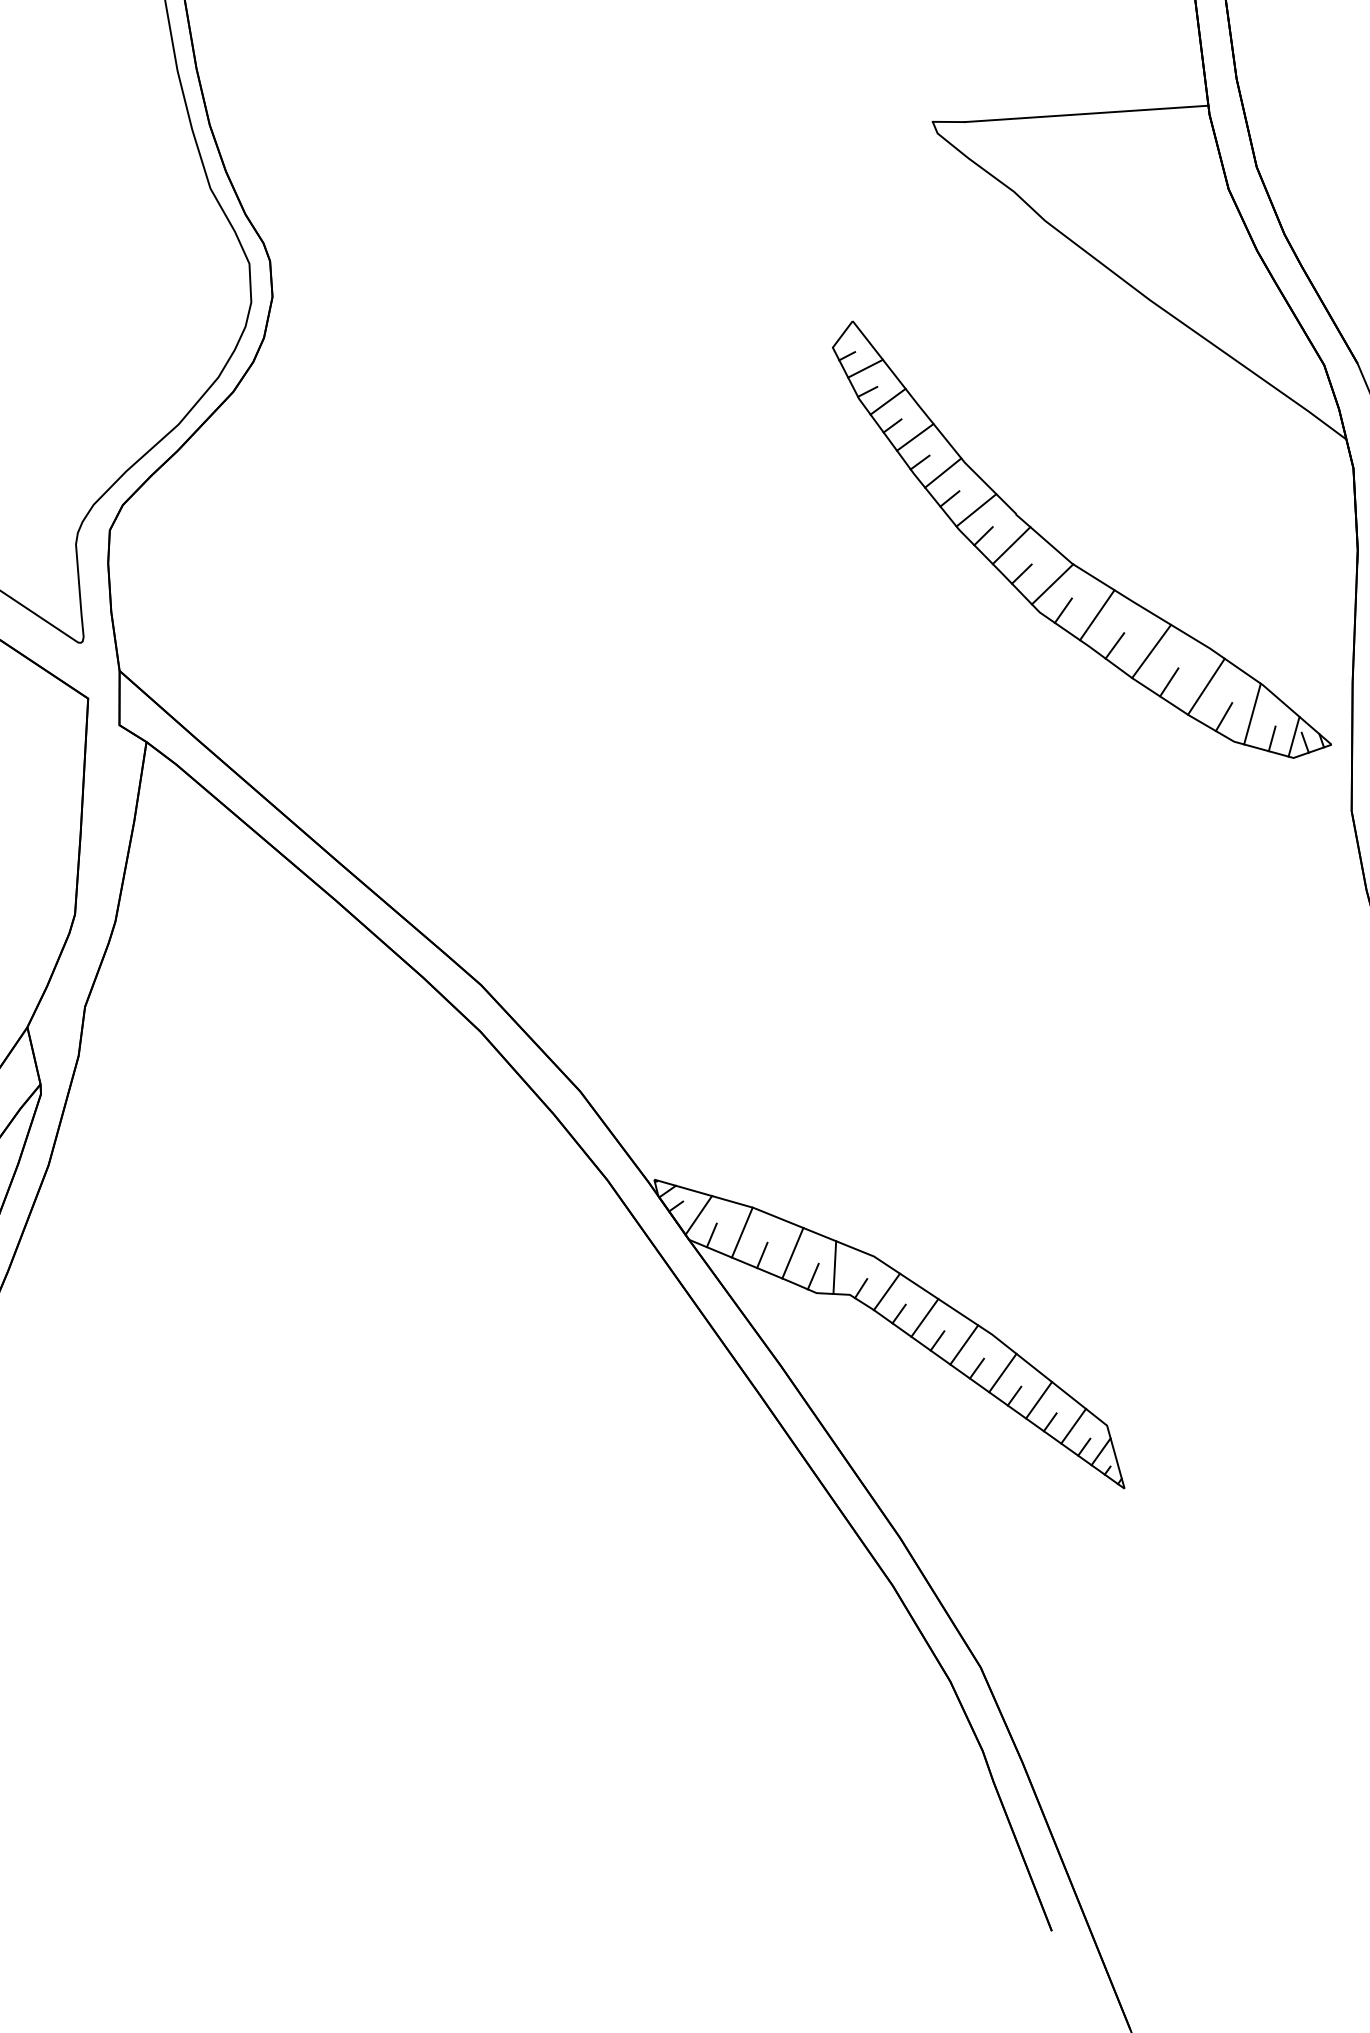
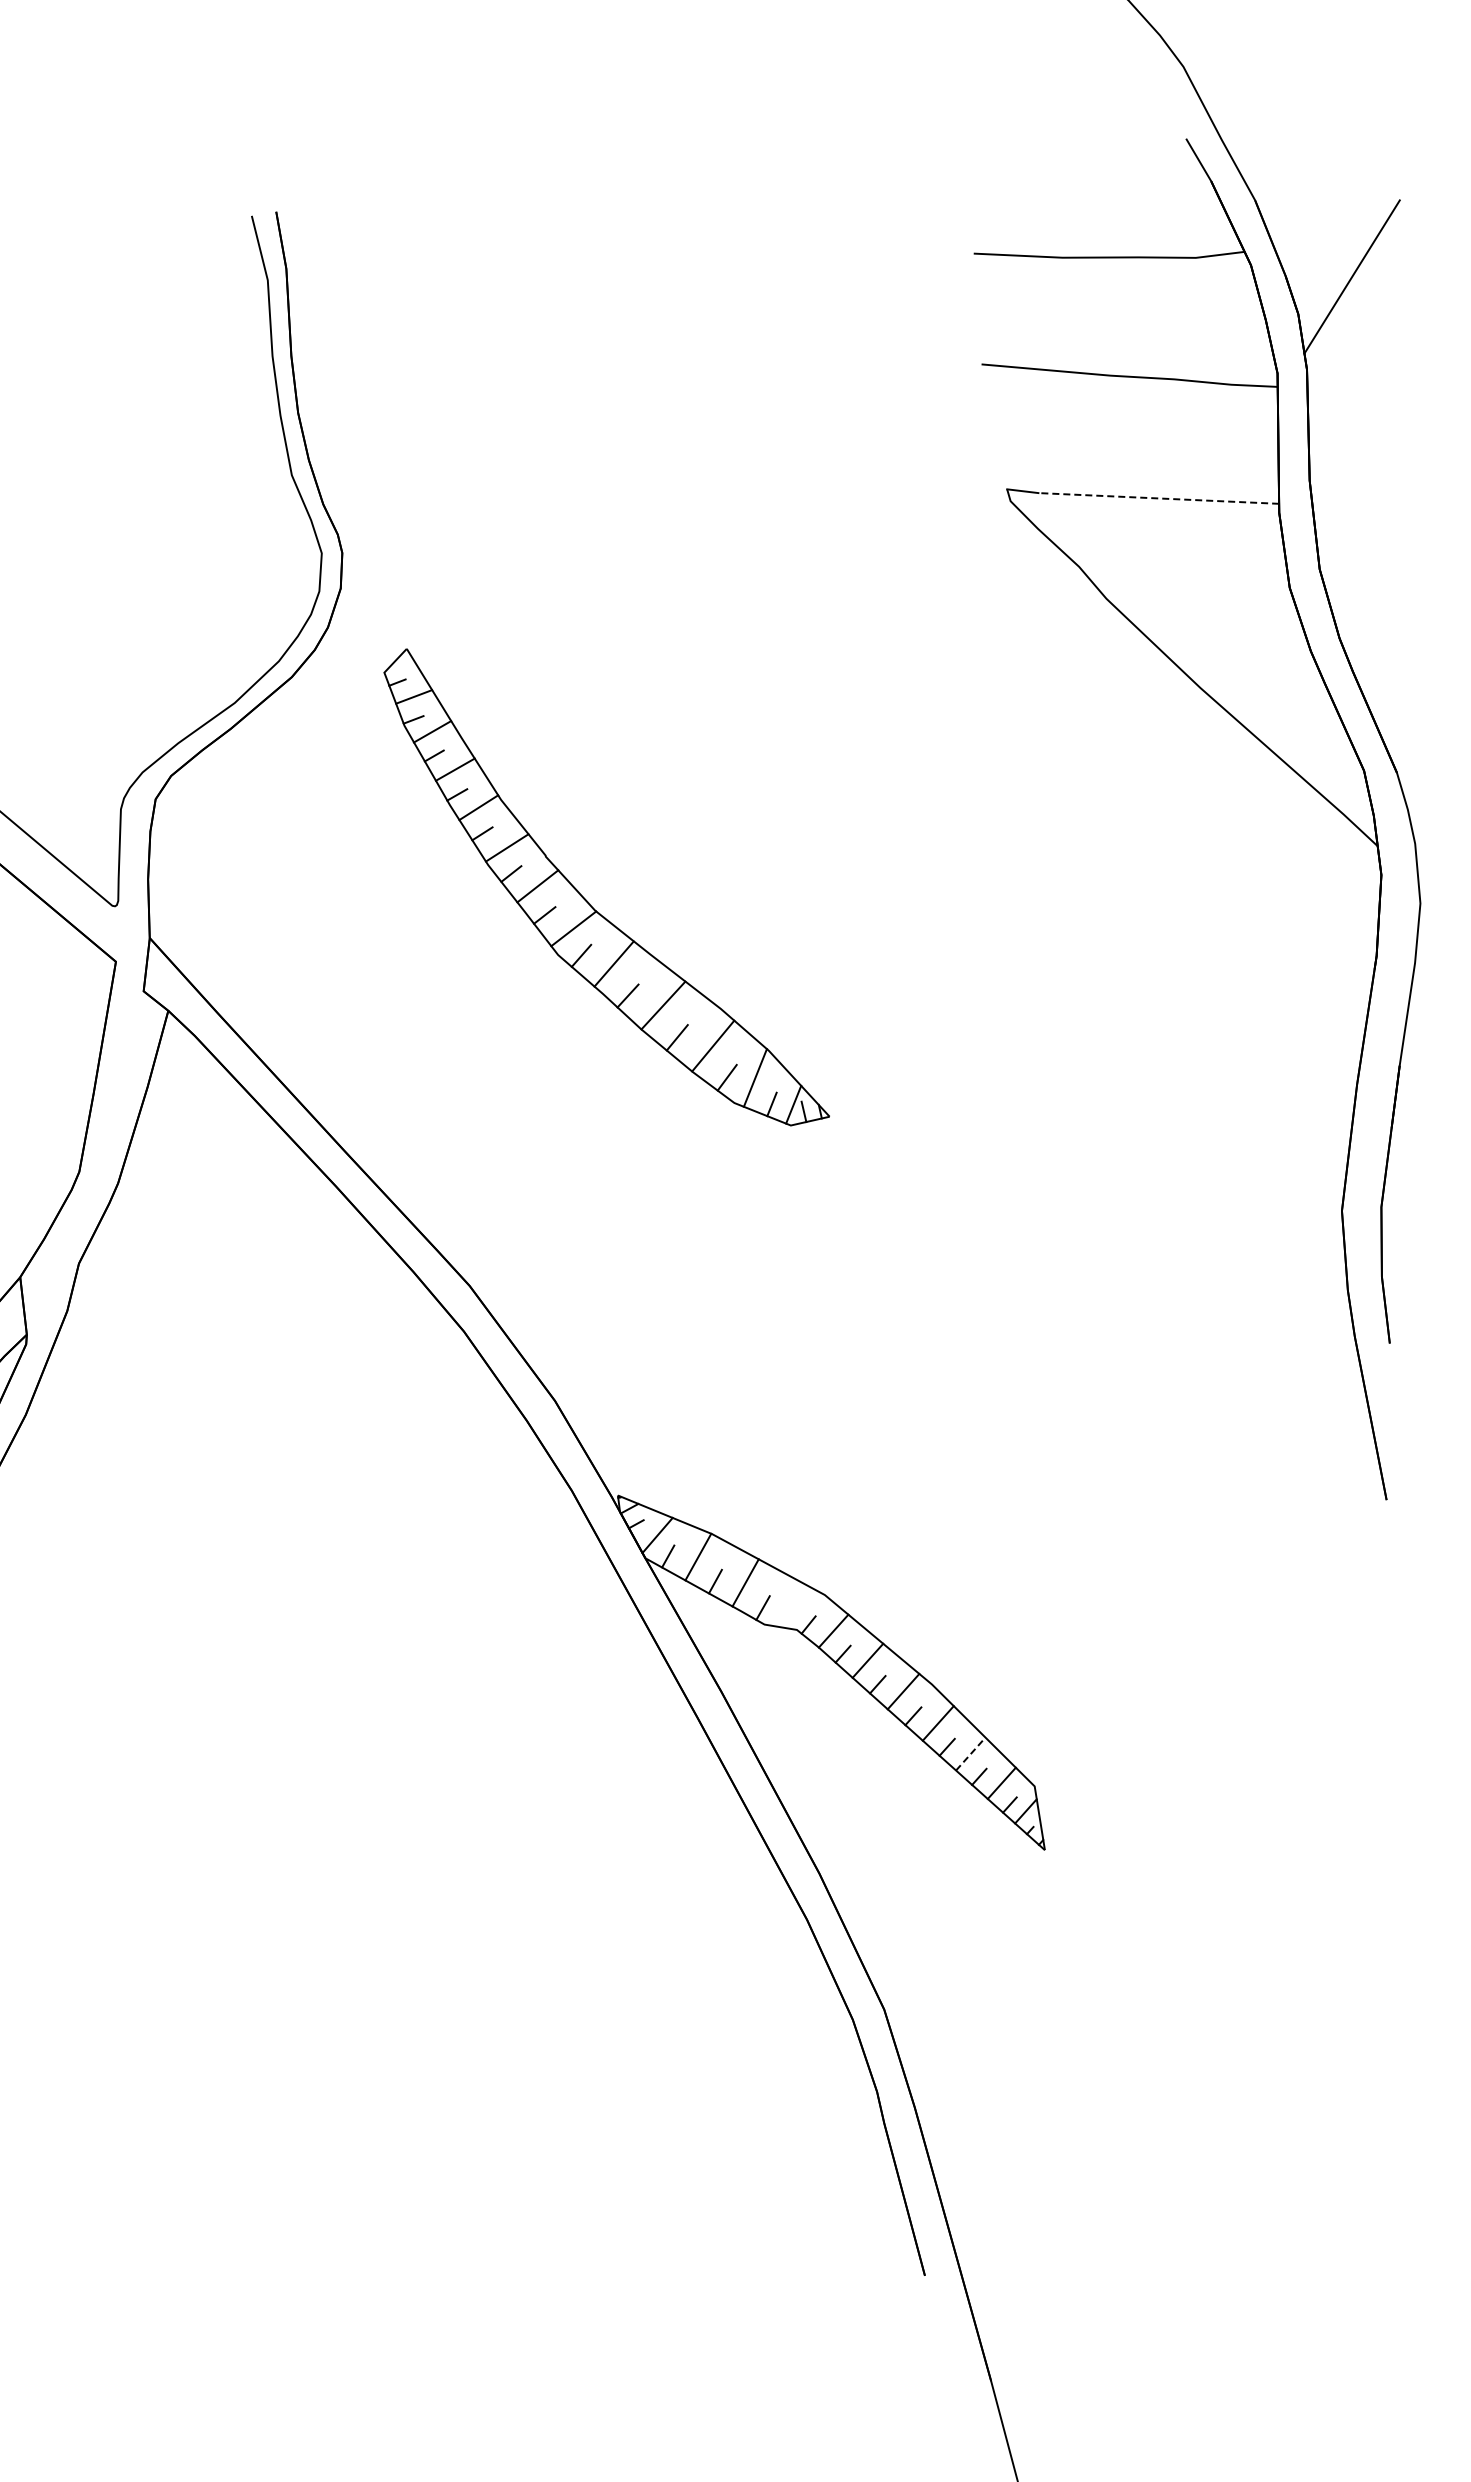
line: (1086, 113) -> (1158, 498), solid -> dashed
part: (1065, 556) -> (589, 902), moved
line: (834, 1267) -> (784, 1601), removed
line: (1039, 1399) -> (971, 1753), solid -> dashed

